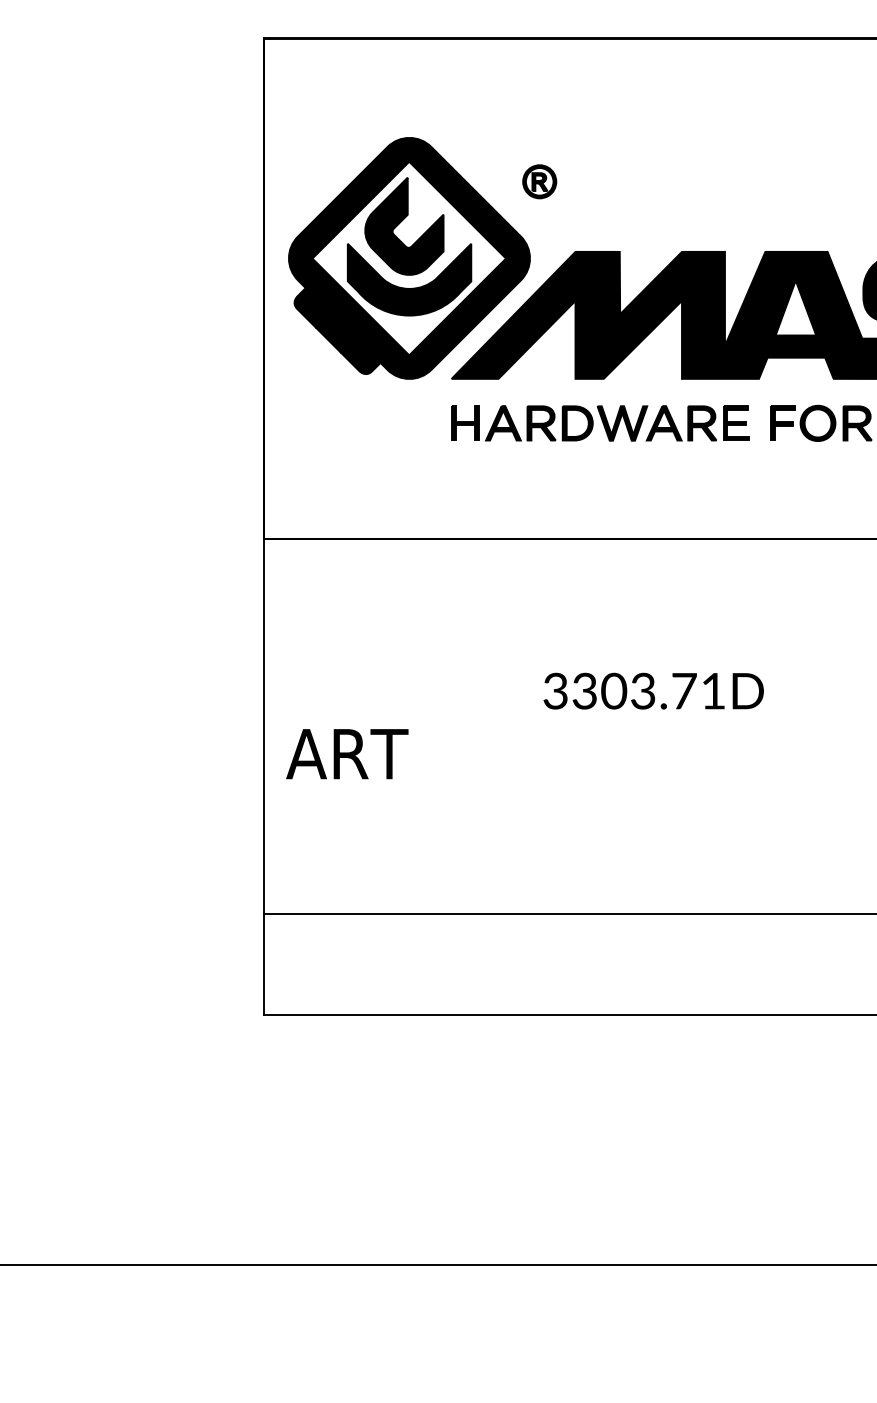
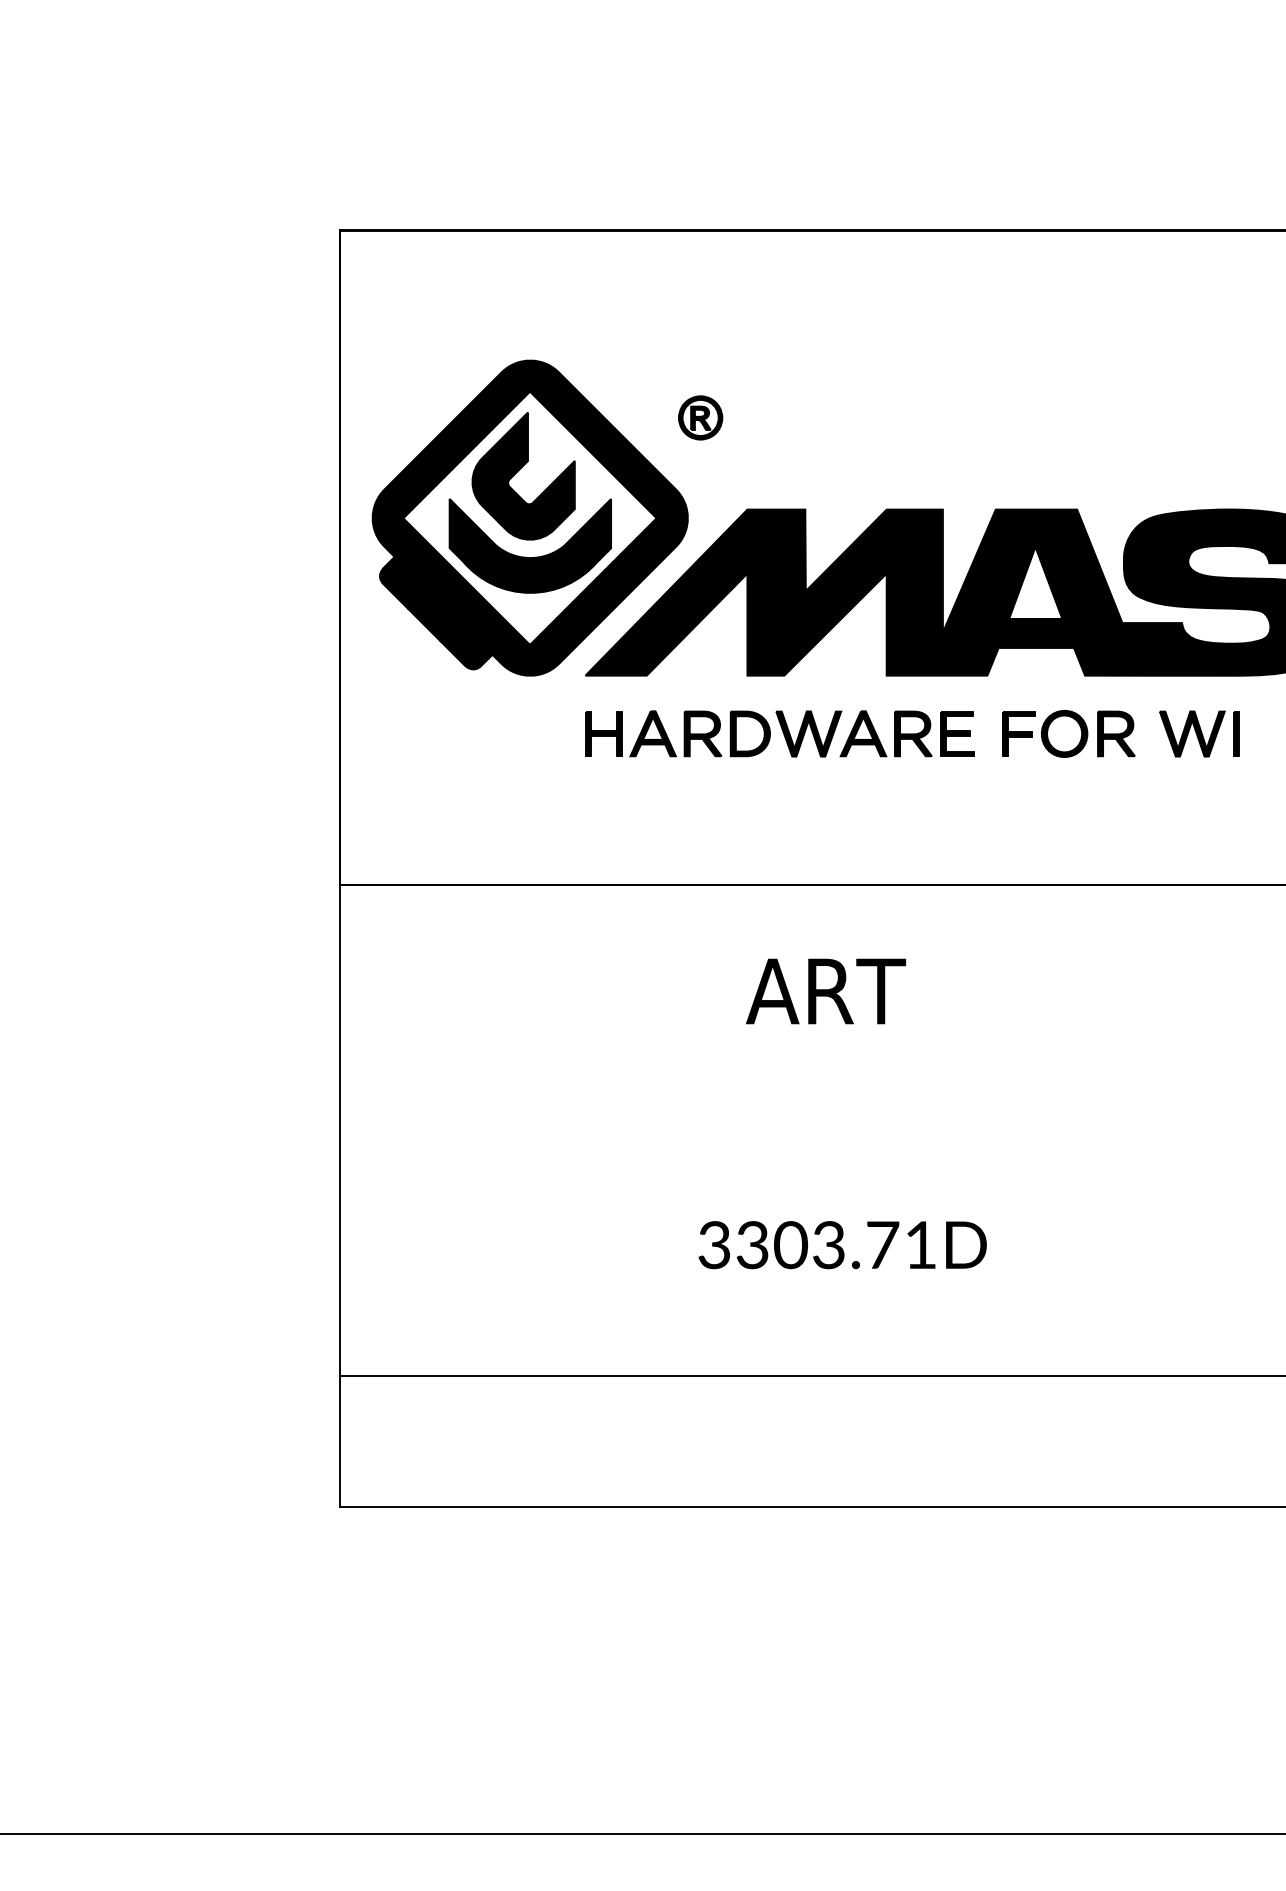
text: (653, 691) -> (842, 1245), moved
text: (346, 754) -> (825, 991), moved

